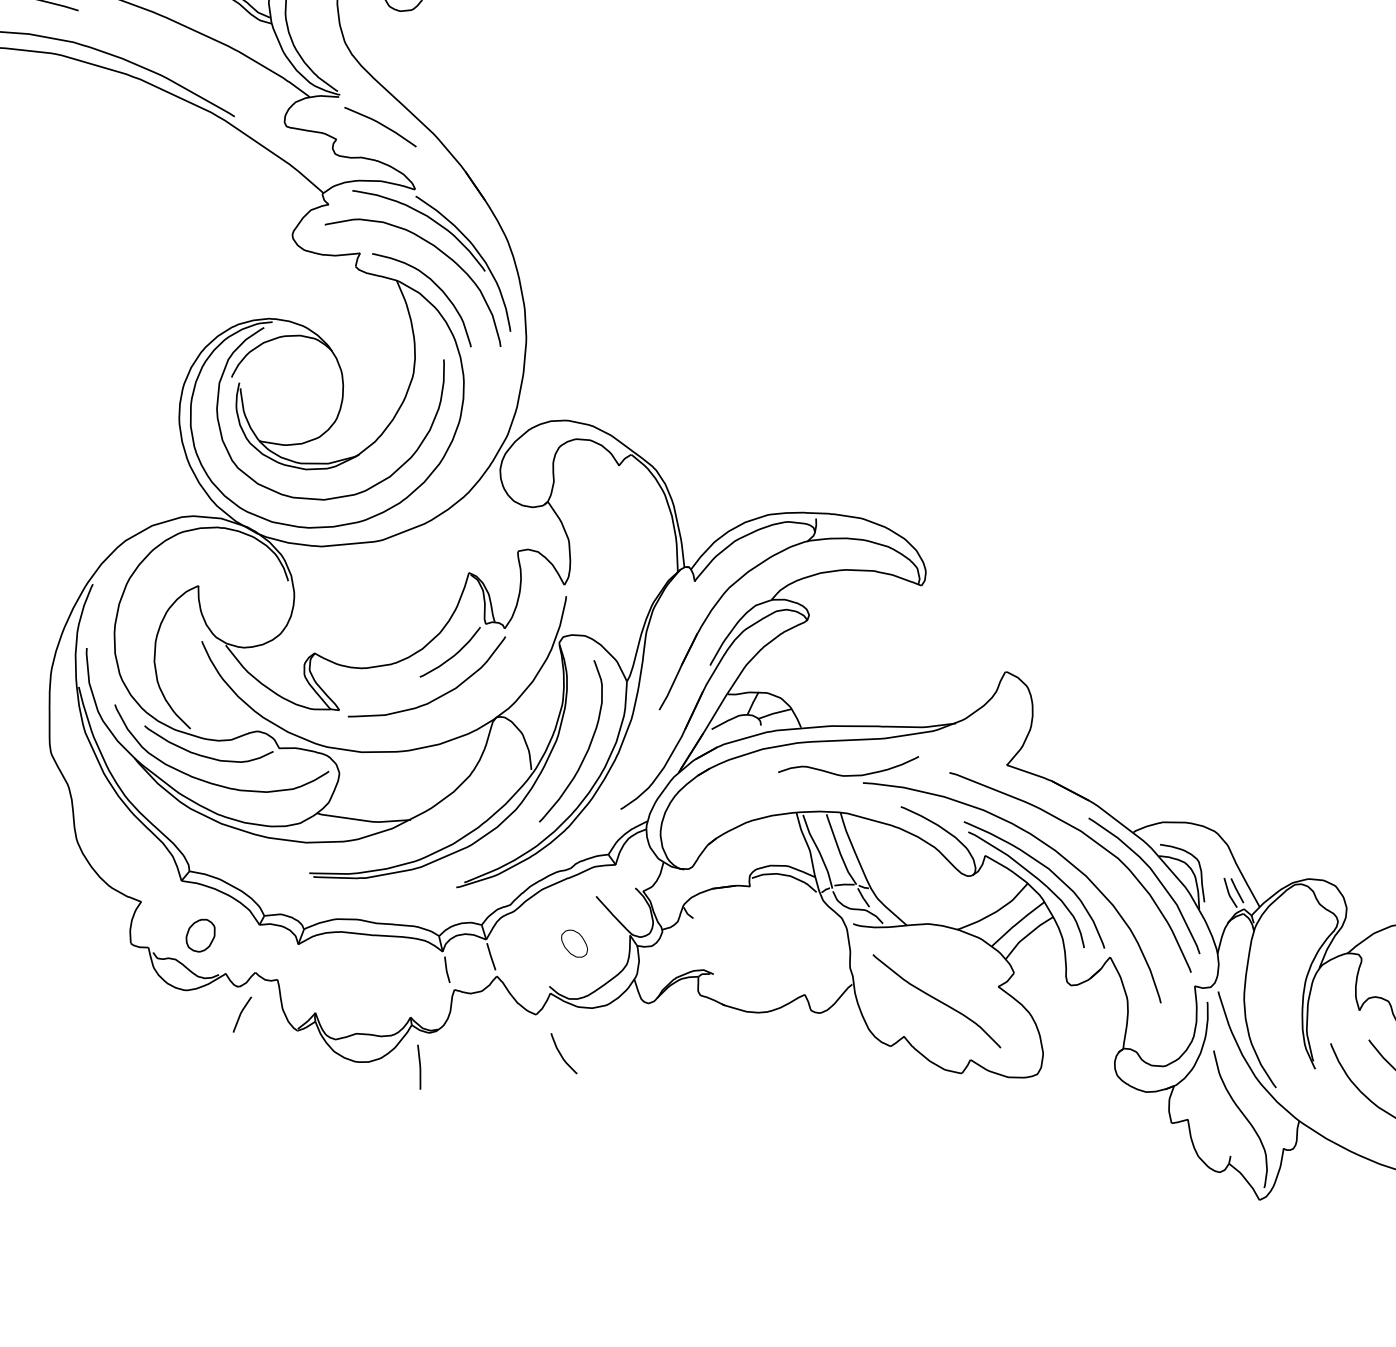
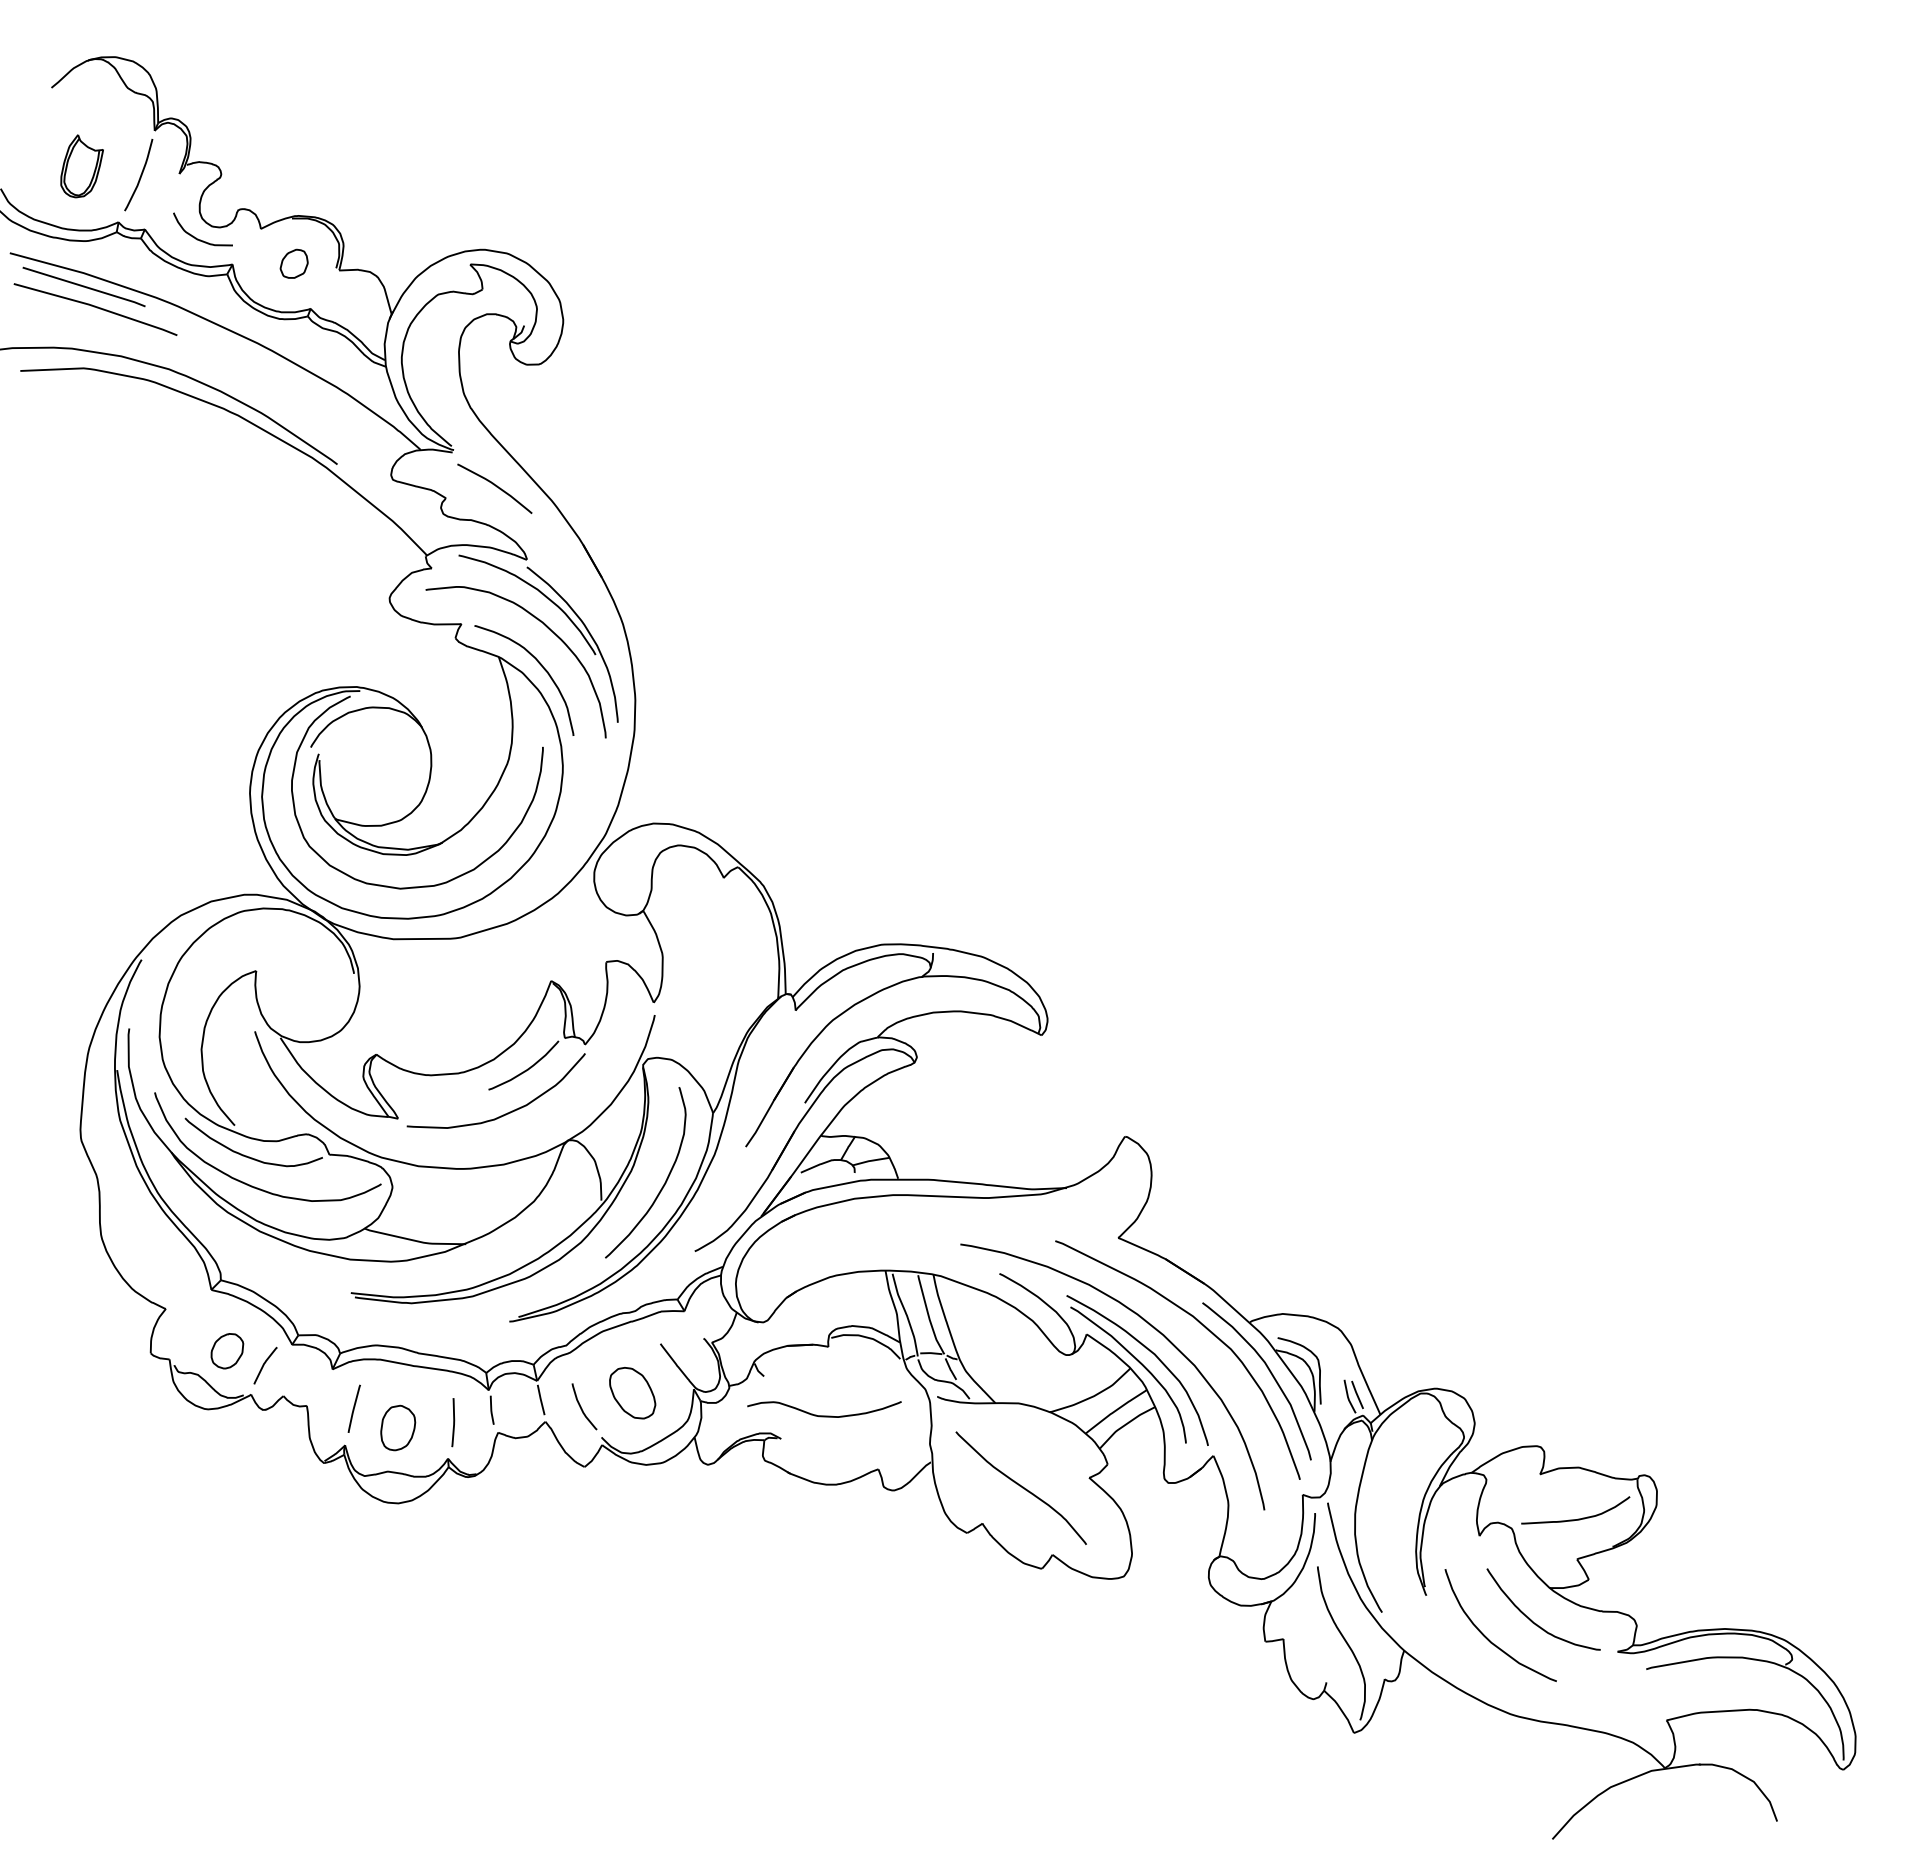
curve: (849, 774) -> (824, 1415), moved
part: (574, 943) -> (632, 1393), size x1.67
line: (320, 978) -> (353, 1408), added
part: (362, 992) -> (398, 1427), added
curve: (241, 1014) -> (264, 1365), moved
curve: (562, 1055) -> (582, 1408), moved
curve: (419, 1067) -> (453, 1422), moved

